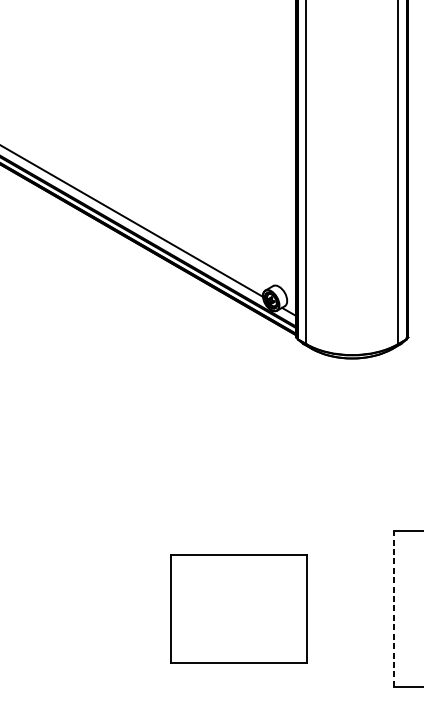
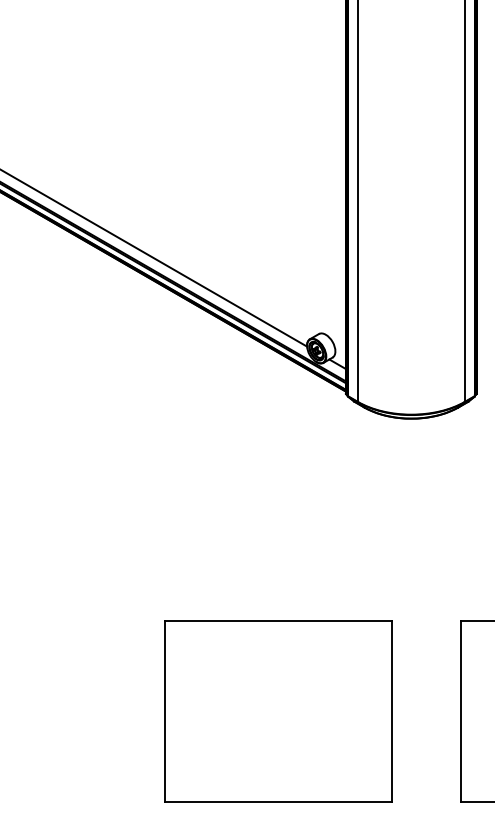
part: (238, 609) -> (278, 711), size x1.43
line: (394, 609) -> (460, 711), dashed -> solid

